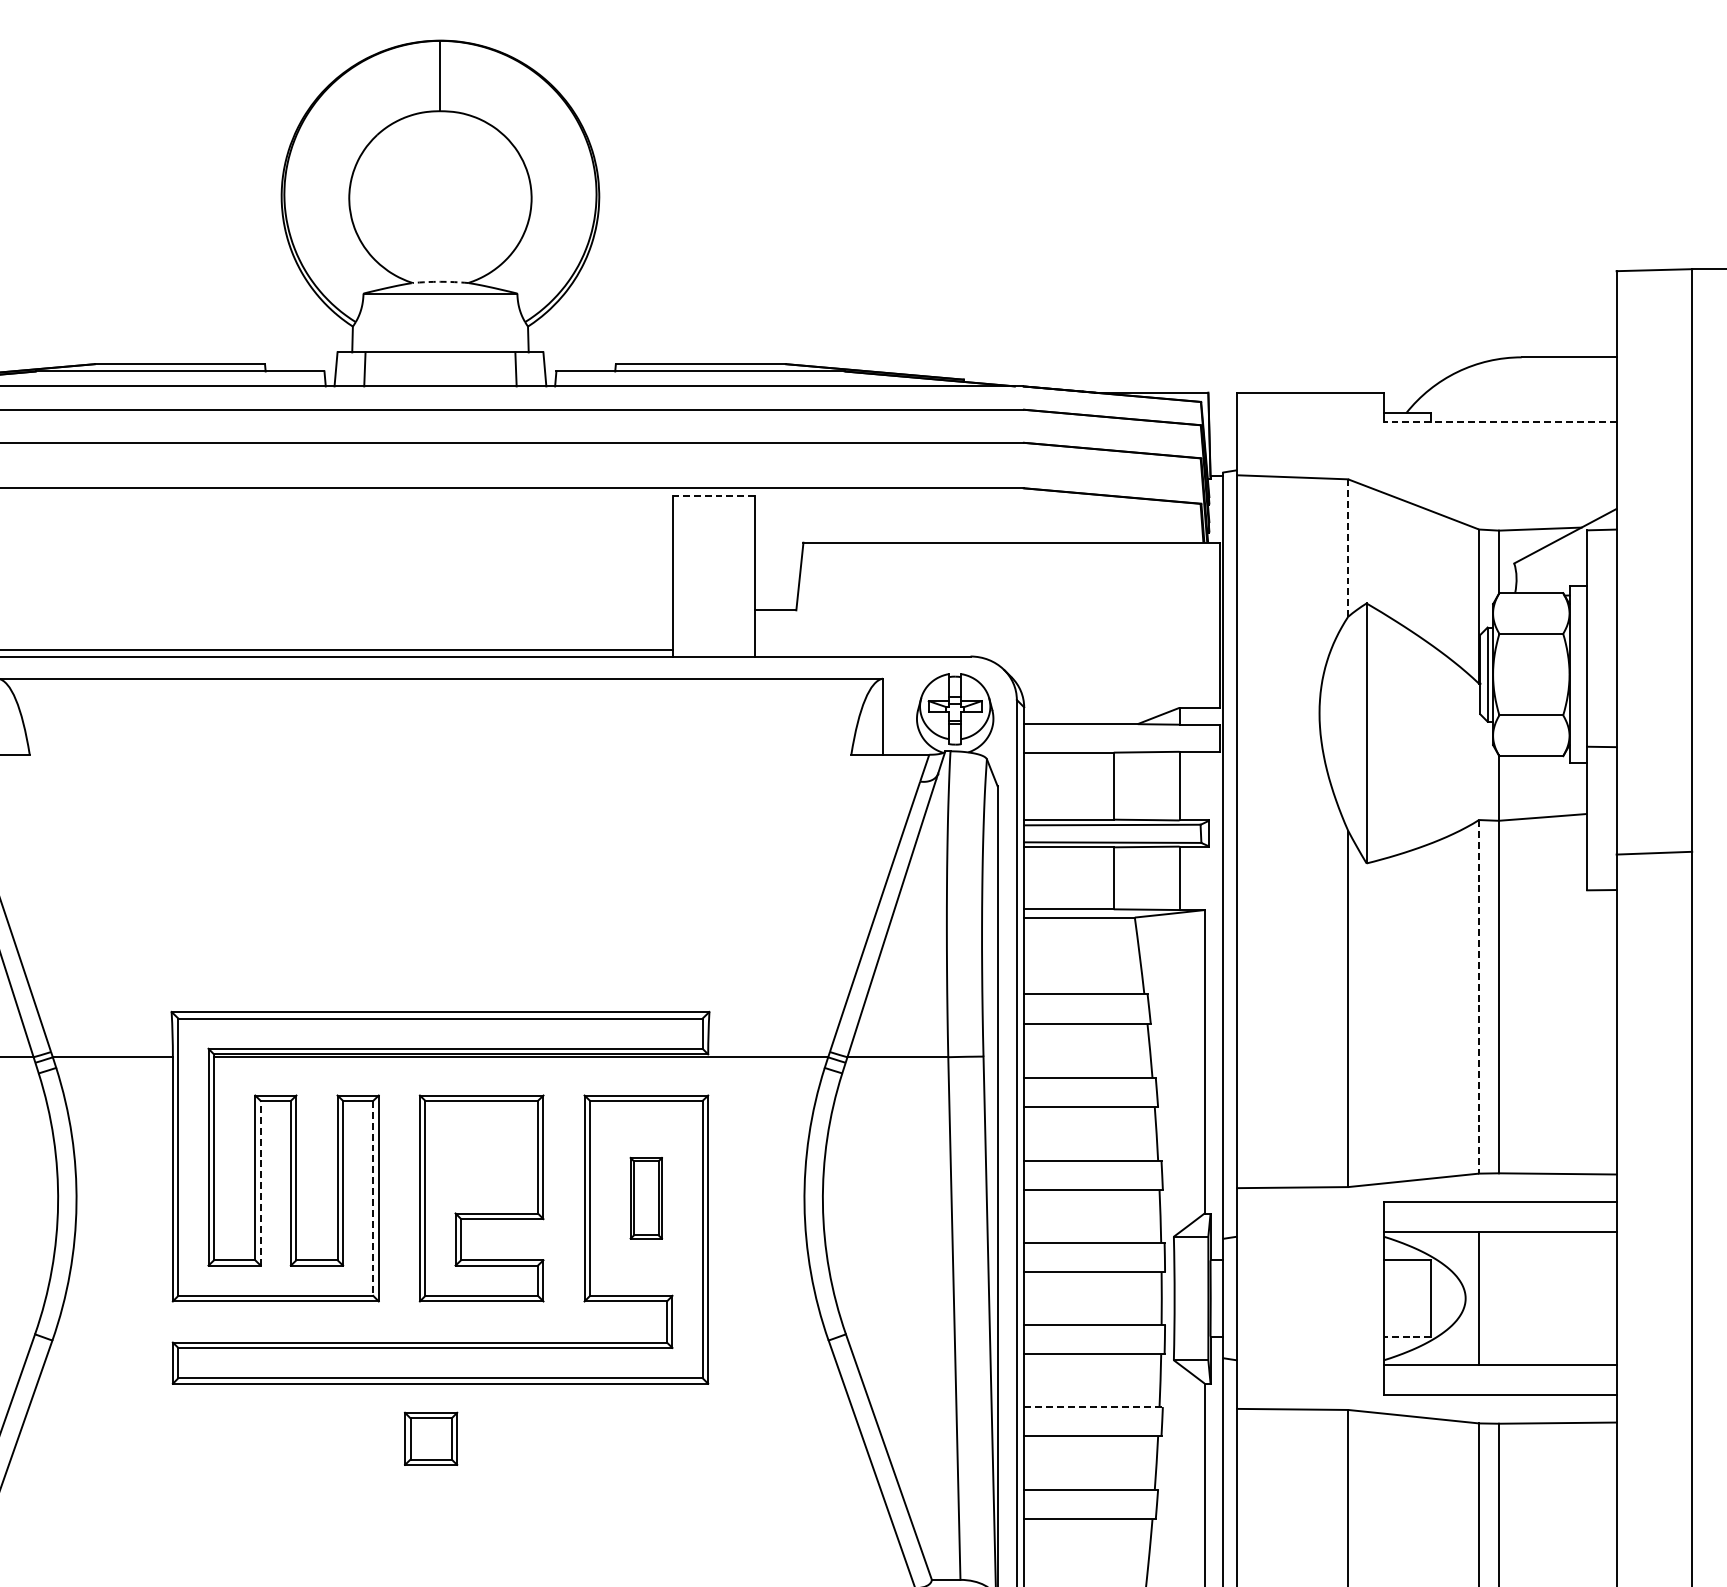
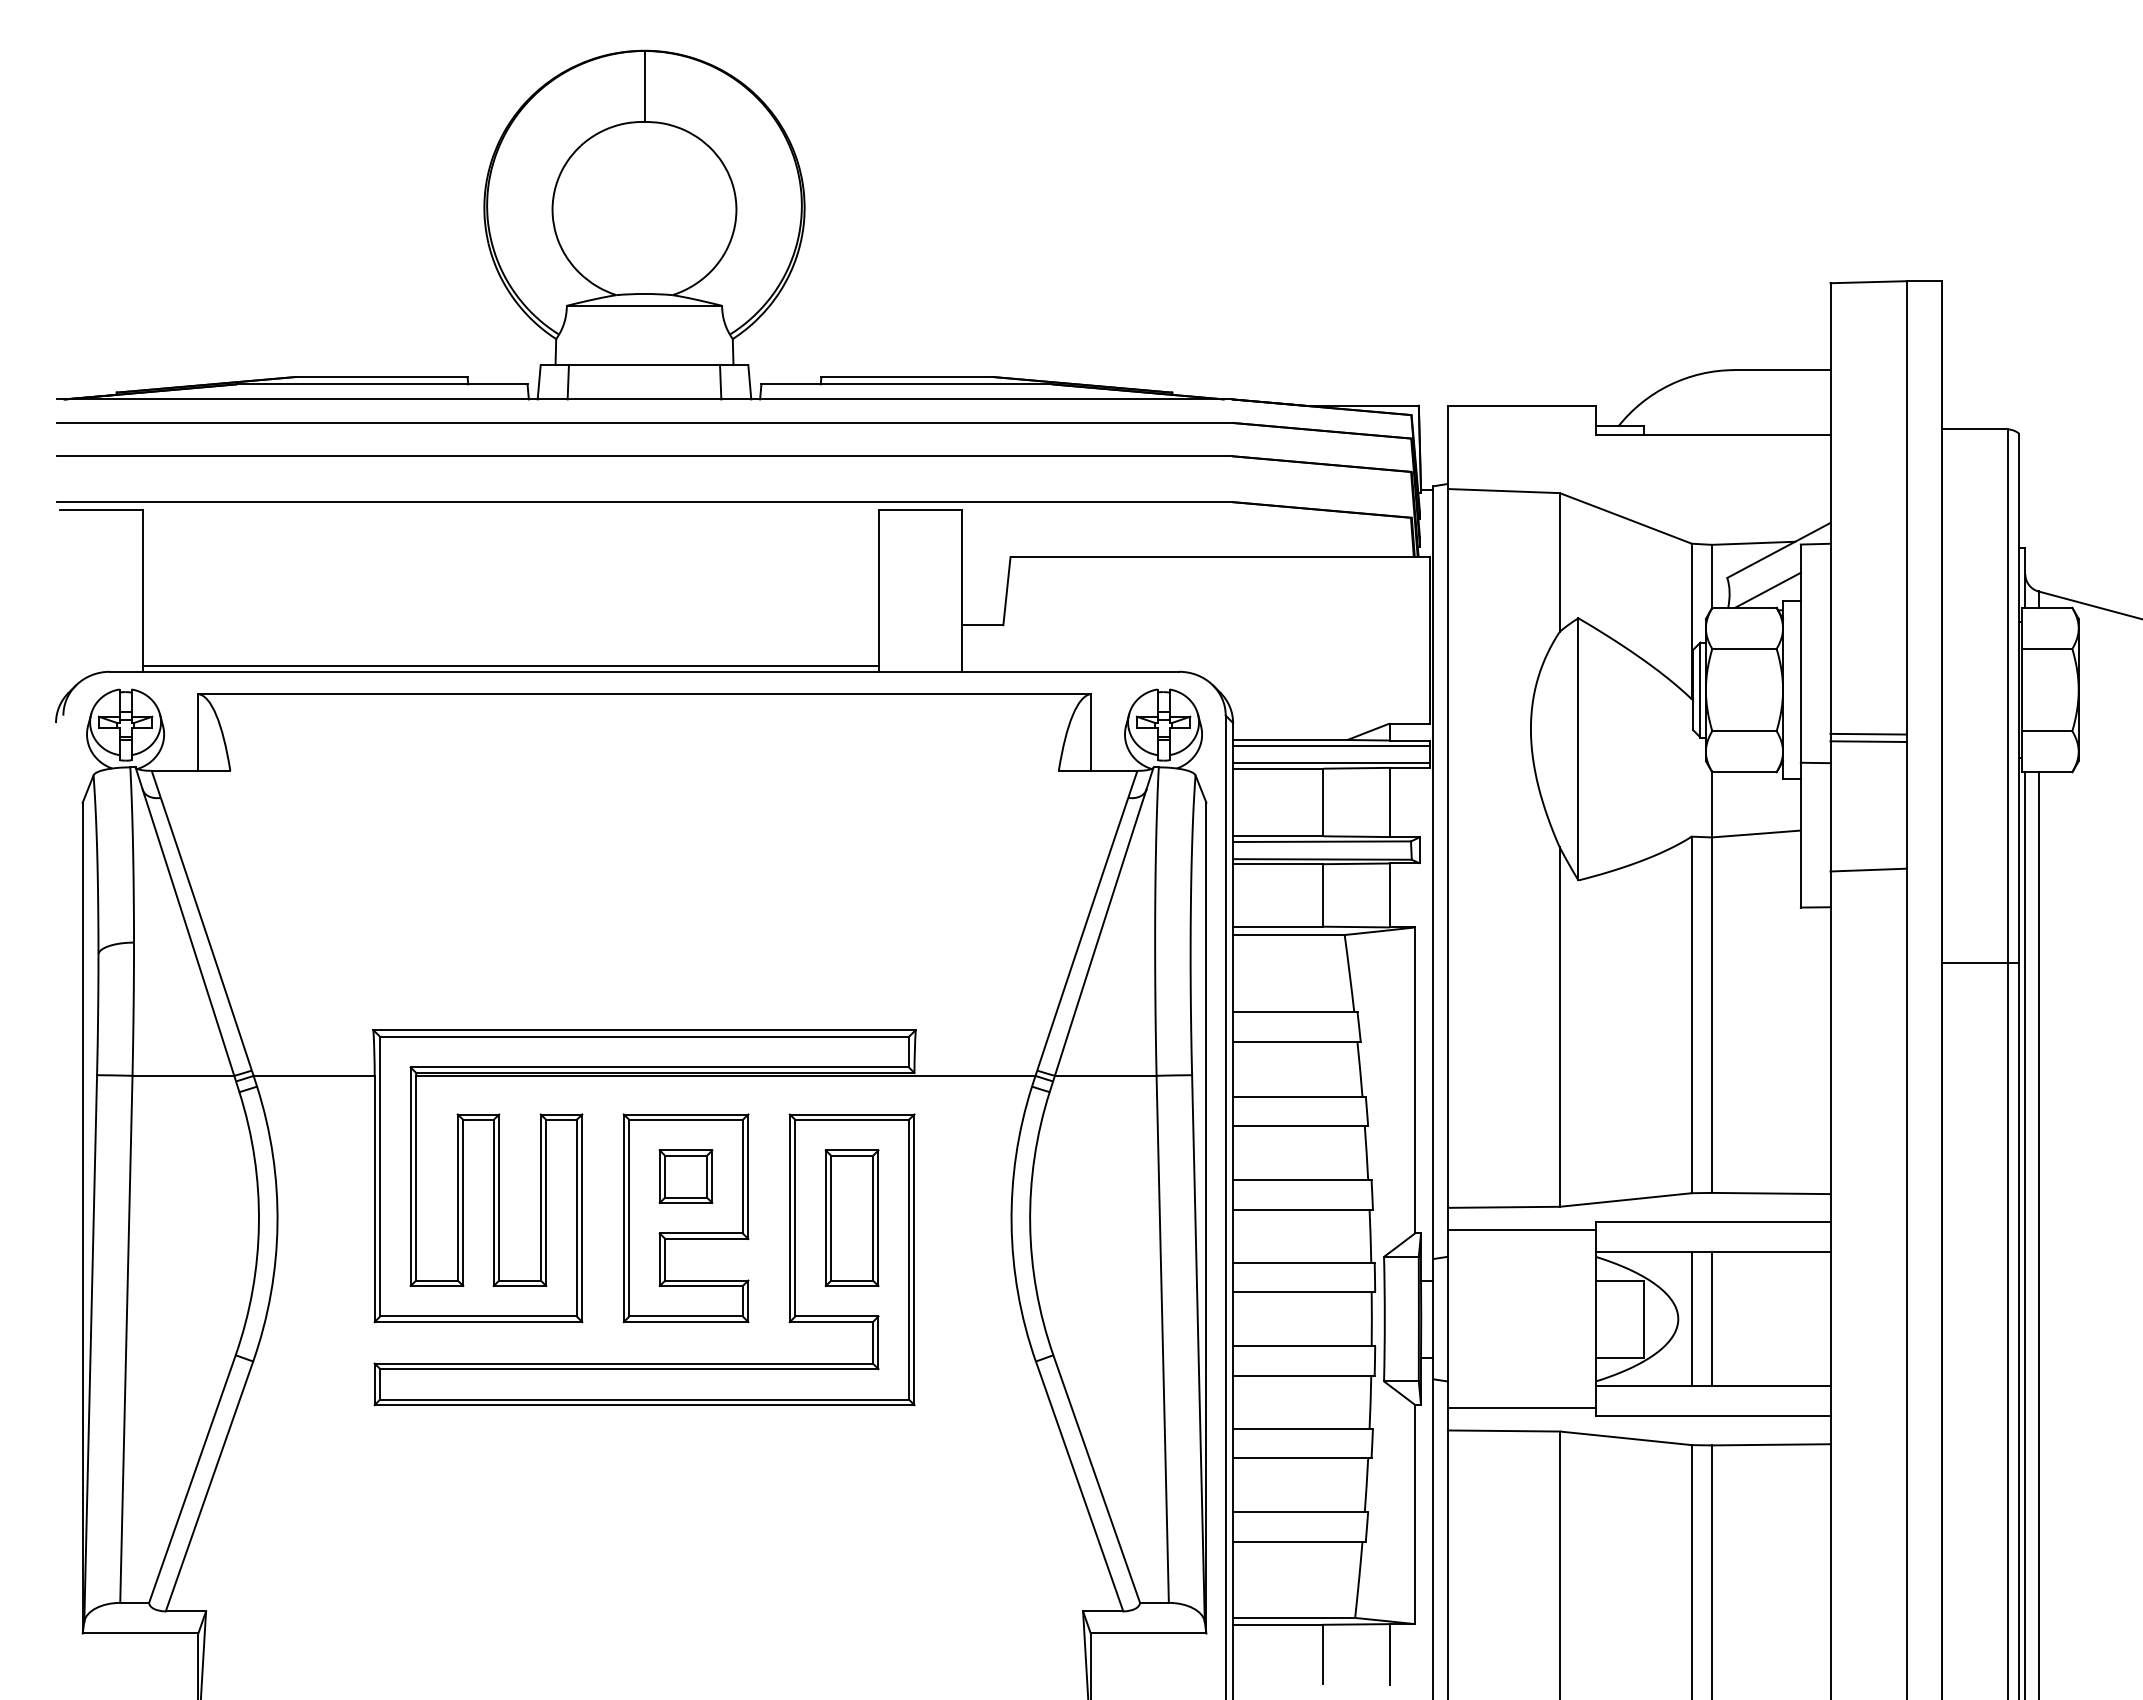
arc: (440, 281) -> (644, 293), dashed -> solid
line: (1499, 422) -> (1712, 435), dashed -> solid
line: (714, 495) -> (920, 509), dashed -> solid
line: (1347, 548) -> (1559, 562), dashed -> solid
line: (1554, 574) -> (1767, 589), added
line: (1654, 717) -> (1868, 733), added
line: (1654, 725) -> (1868, 741), added
line: (1121, 730) -> (1331, 746), added
line: (1121, 746) -> (1331, 762), added
line: (1478, 997) -> (1691, 1015), dashed -> solid
line: (260, 1182) -> (463, 1202), dashed -> solid
part: (645, 1197) -> (851, 1217), size x1.67
line: (373, 1198) -> (576, 1218), dashed -> solid
line: (1310, 1210) -> (1521, 1230), added
line: (1498, 1297) -> (1711, 1318), added
line: (1407, 1336) -> (1619, 1357), dashed -> solid
line: (1310, 1387) -> (1521, 1408), added
line: (1093, 1406) -> (1303, 1428), dashed -> solid
part: (430, 1438) -> (685, 1176), moved

